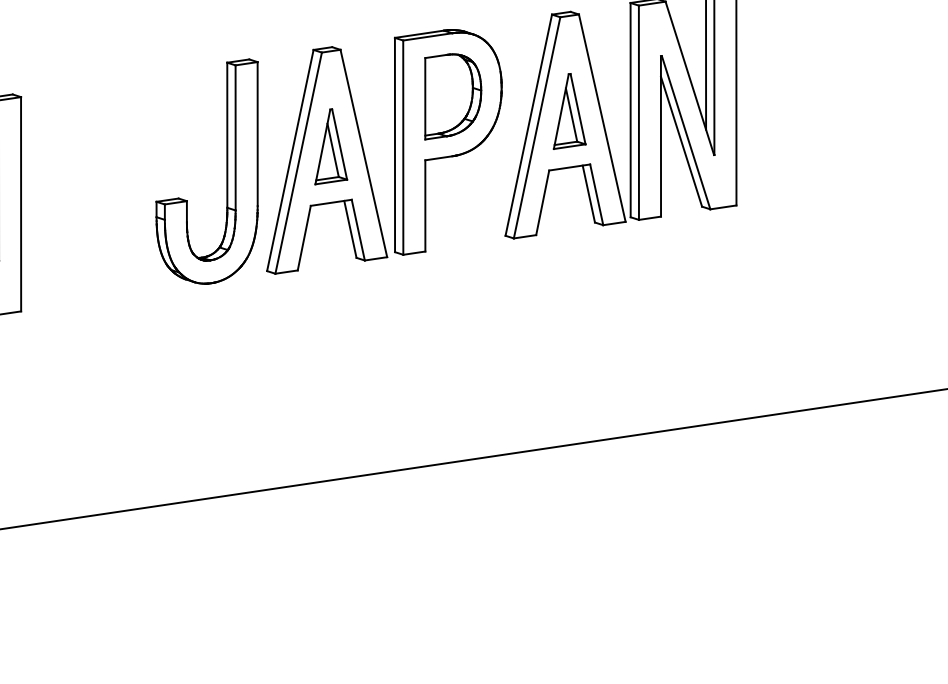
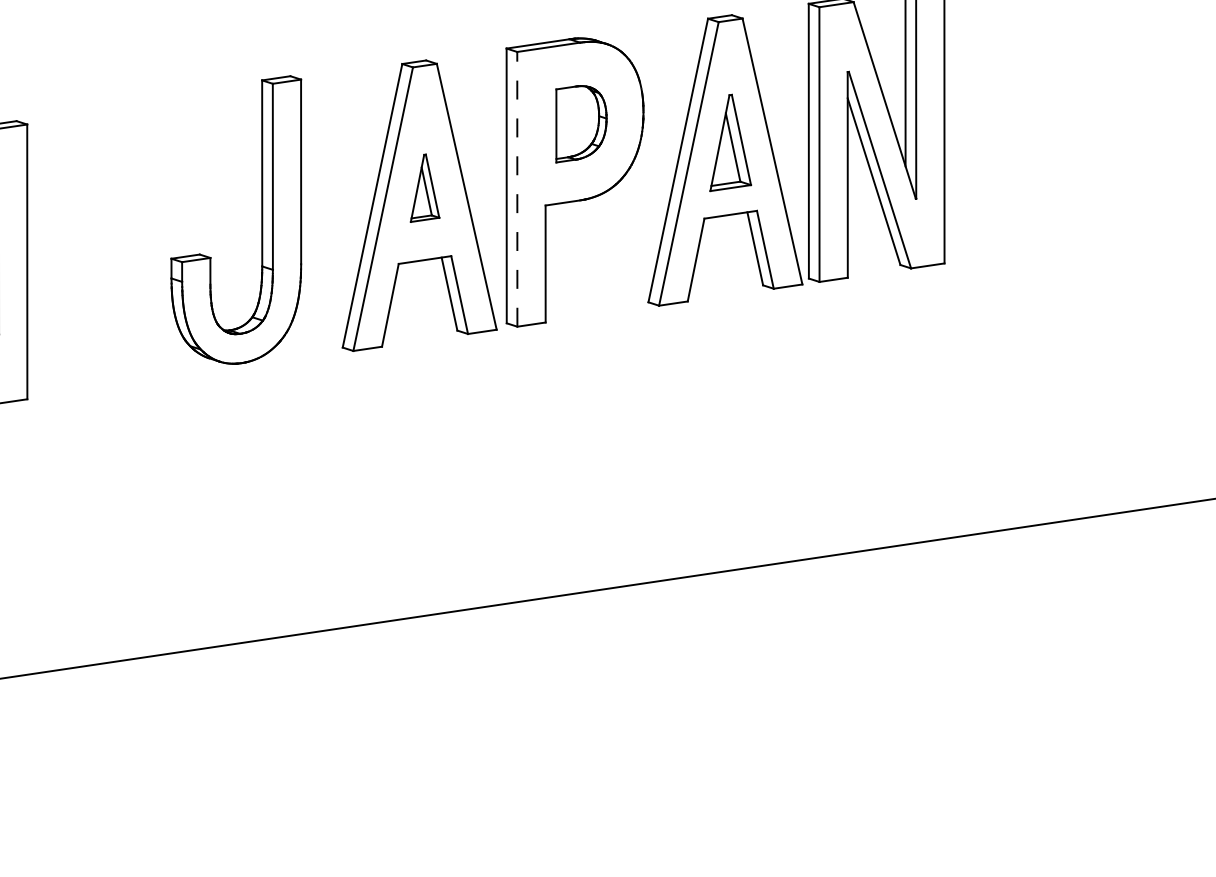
part: (453, 96) -> (581, 123), size x0.7
part: (331, 146) -> (425, 187), size x0.7
line: (403, 147) -> (517, 189), solid -> dashed
part: (226, 171) -> (261, 219), moved

